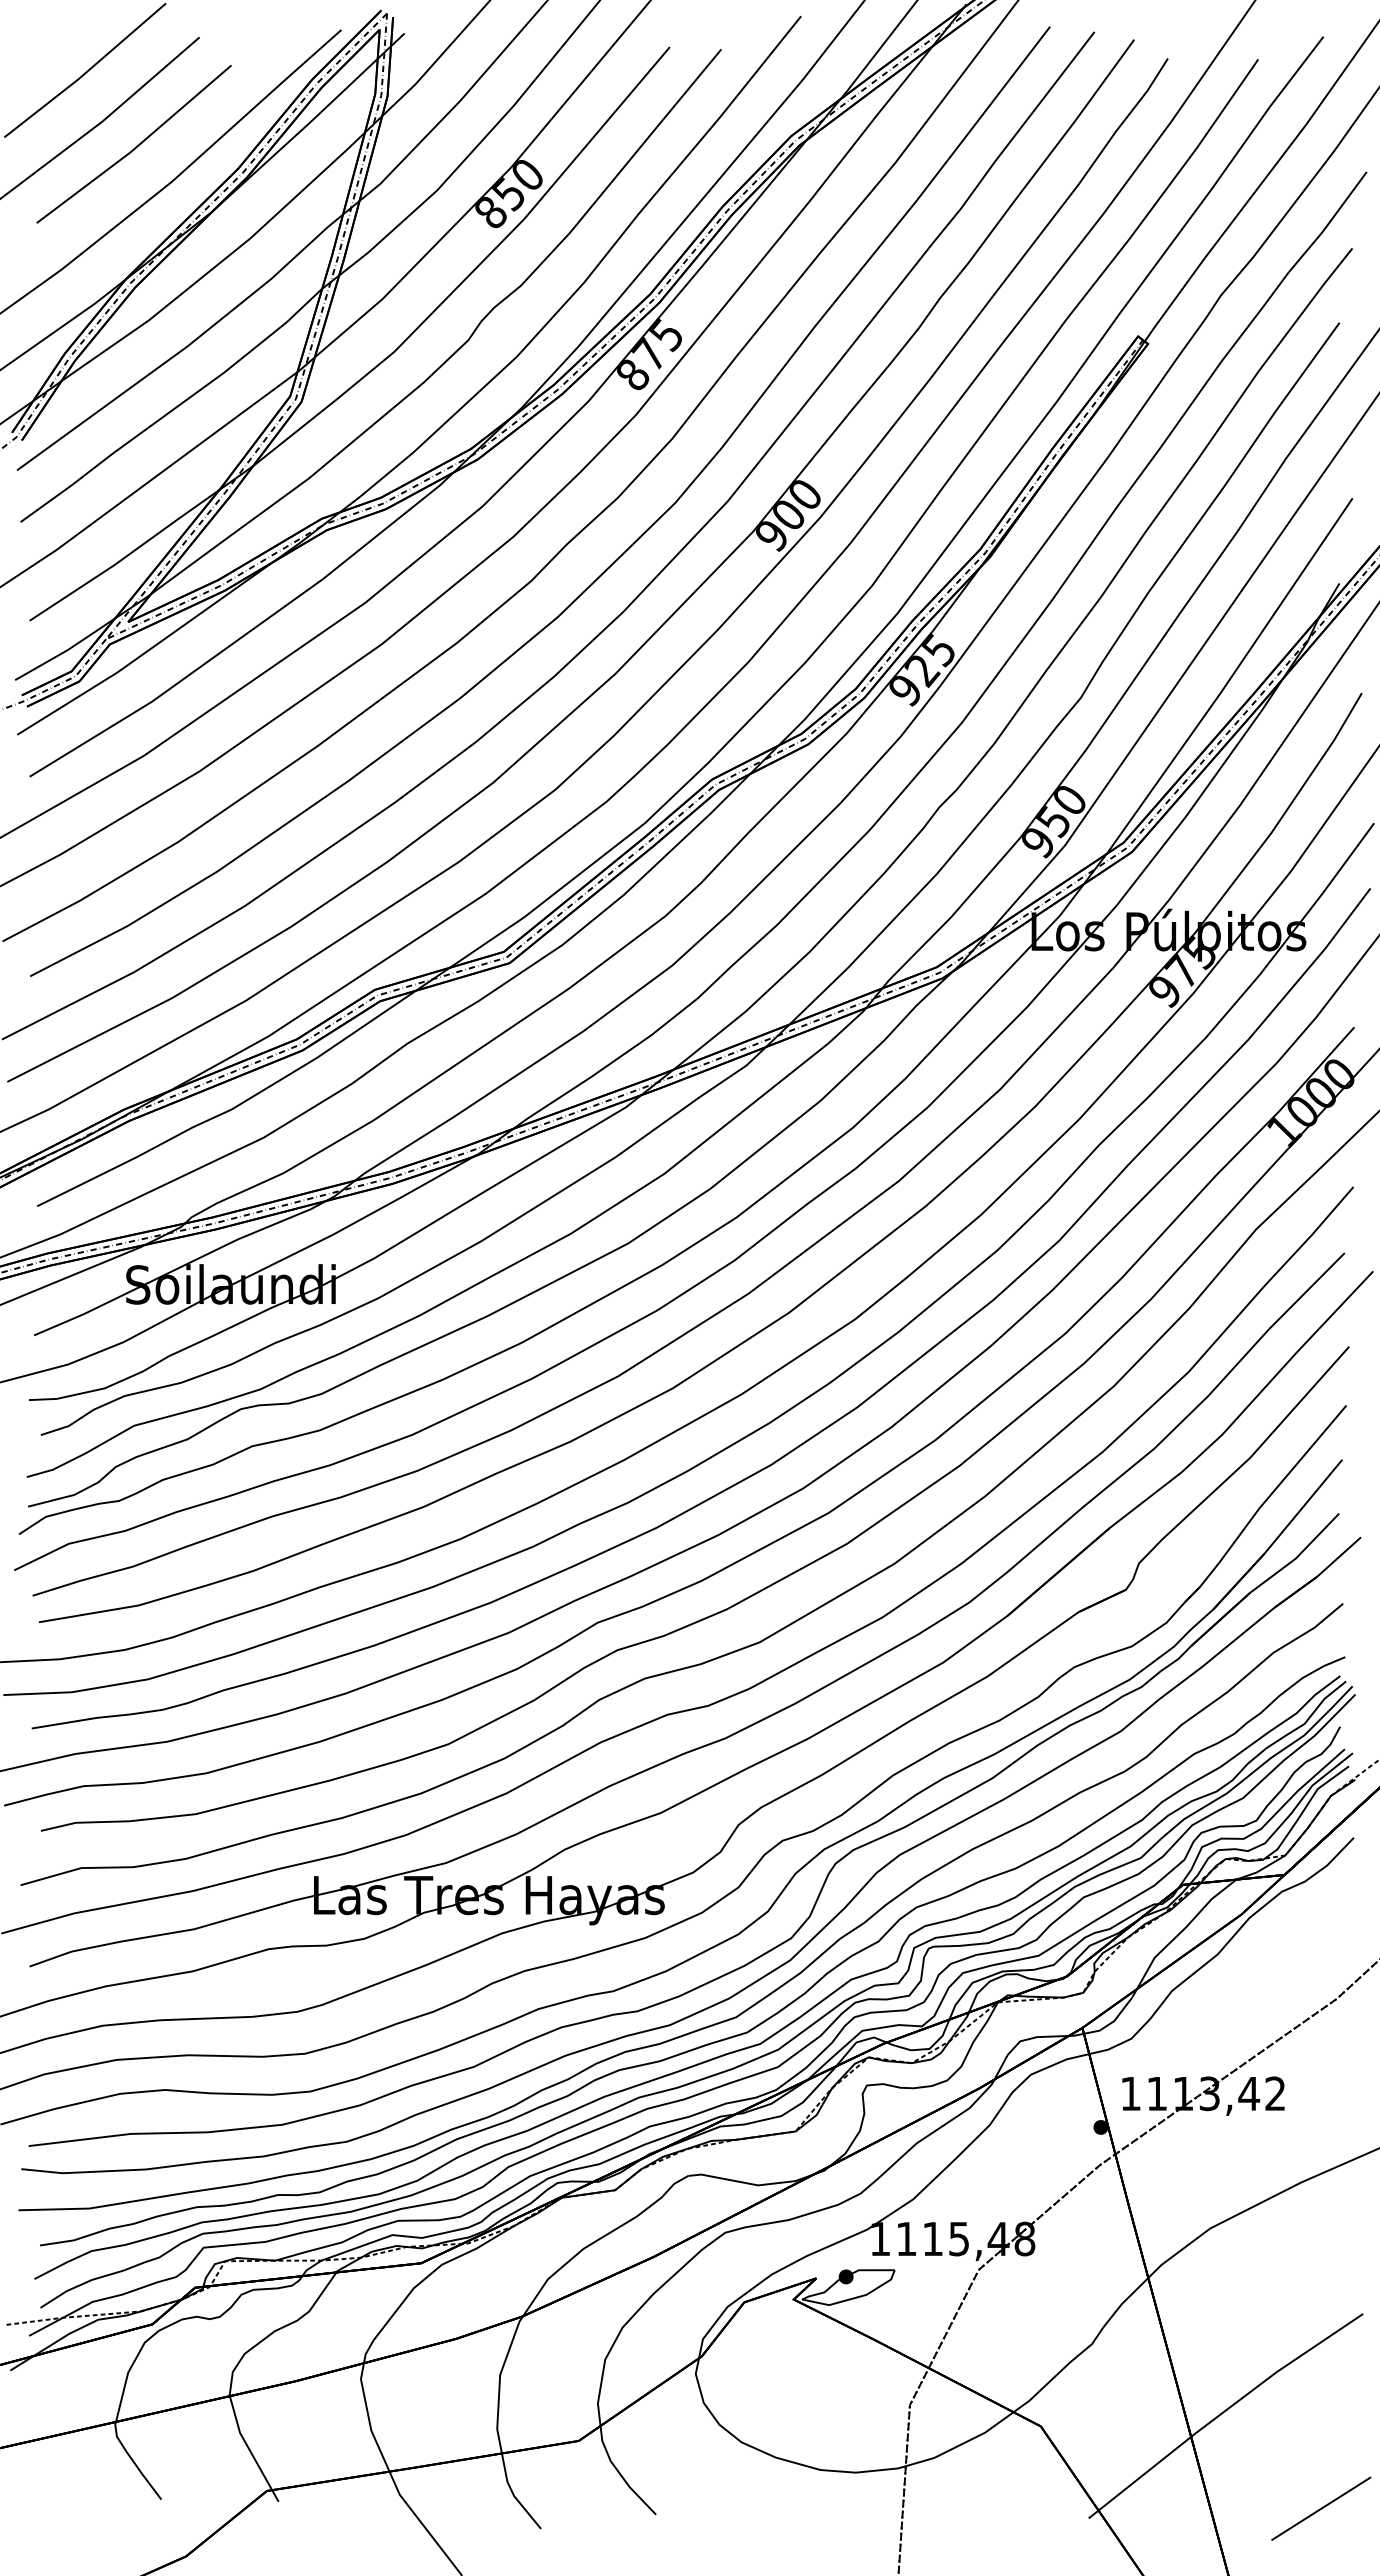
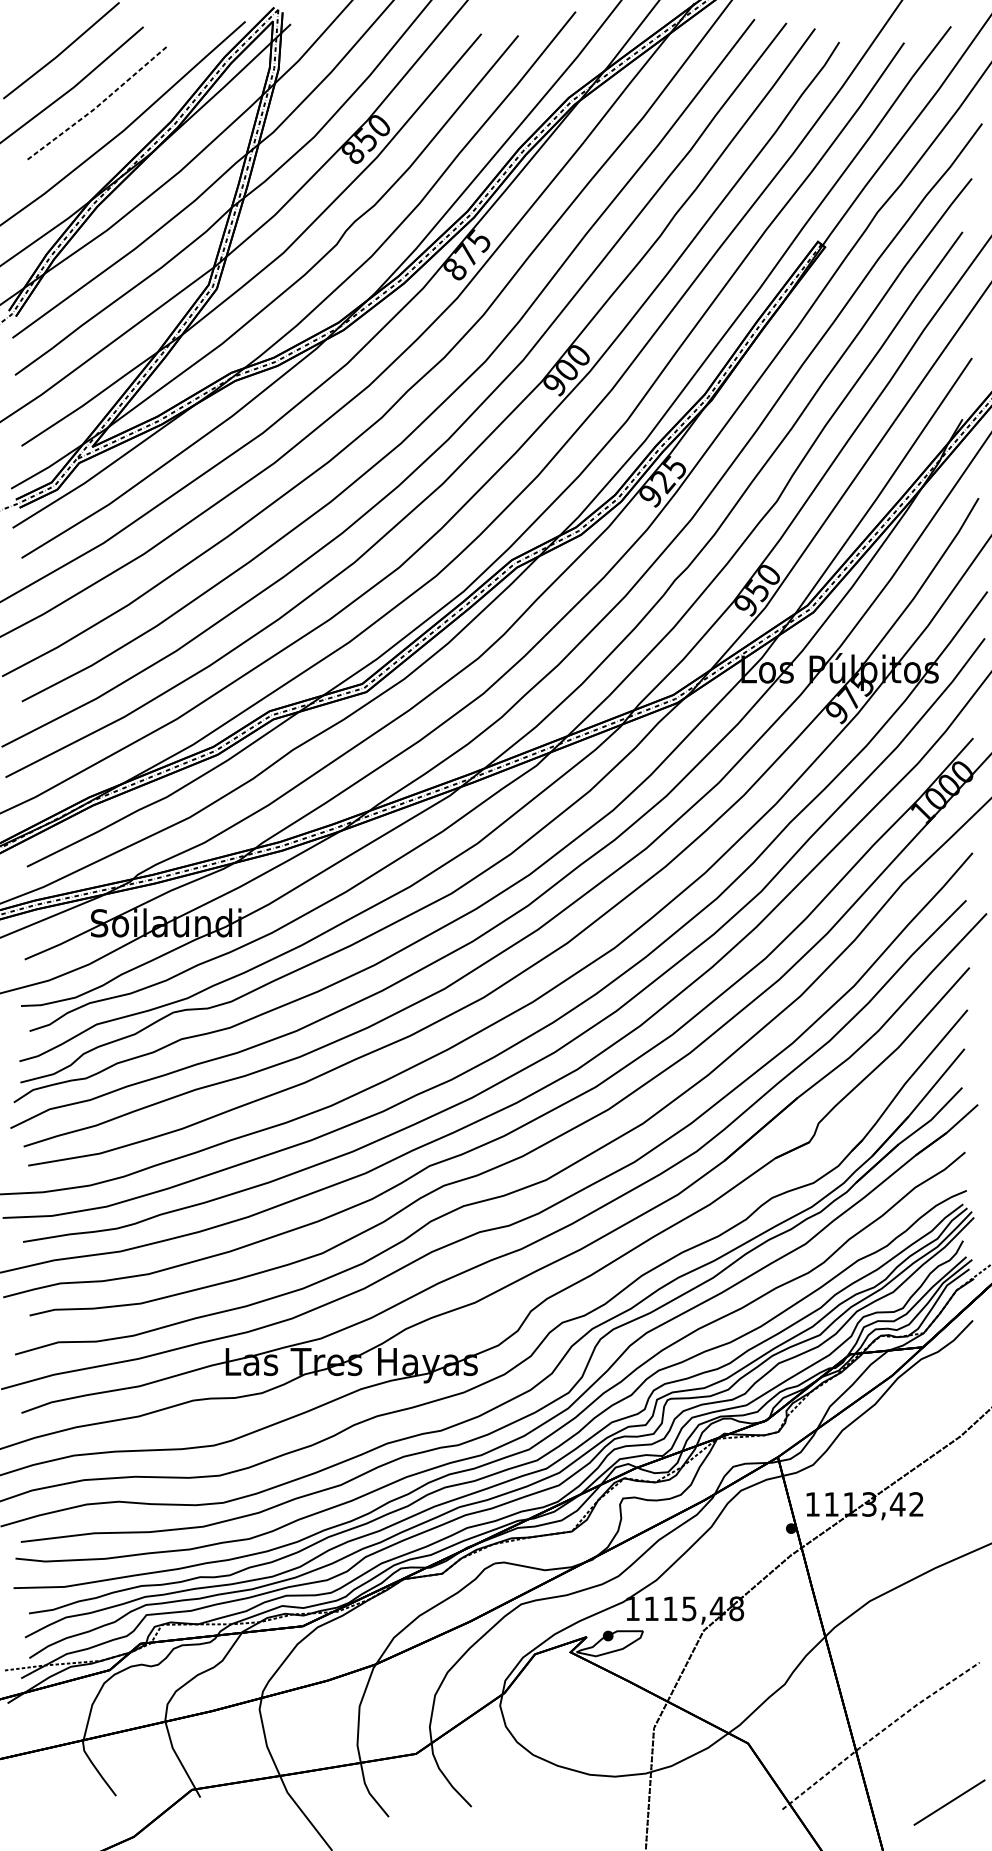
line: (135, 147) -> (97, 106), solid -> dashed
line: (1223, 2412) -> (879, 1733), solid -> dashed

